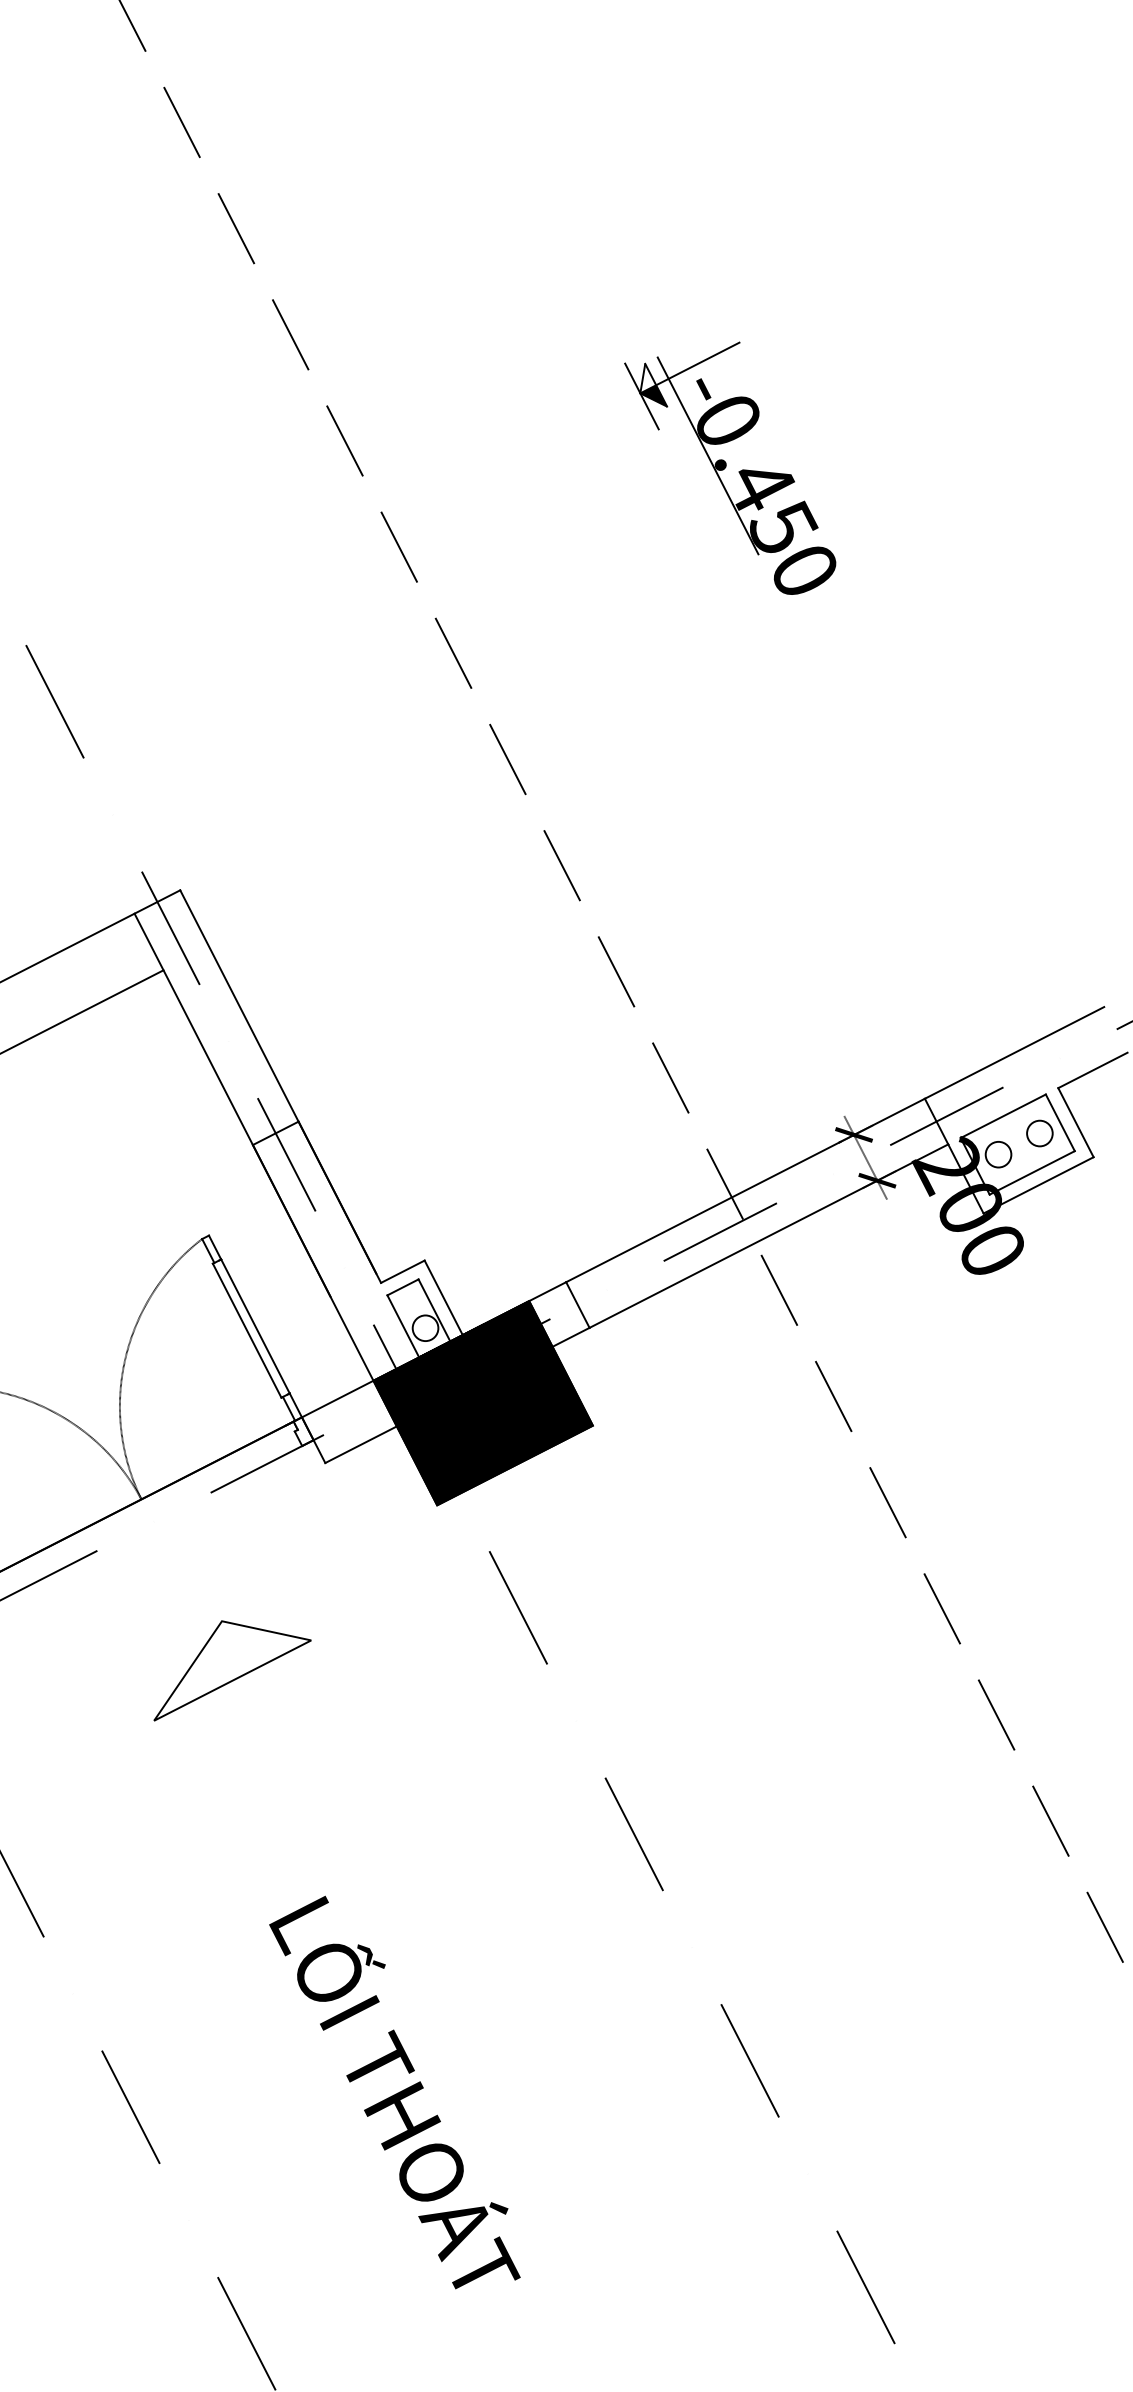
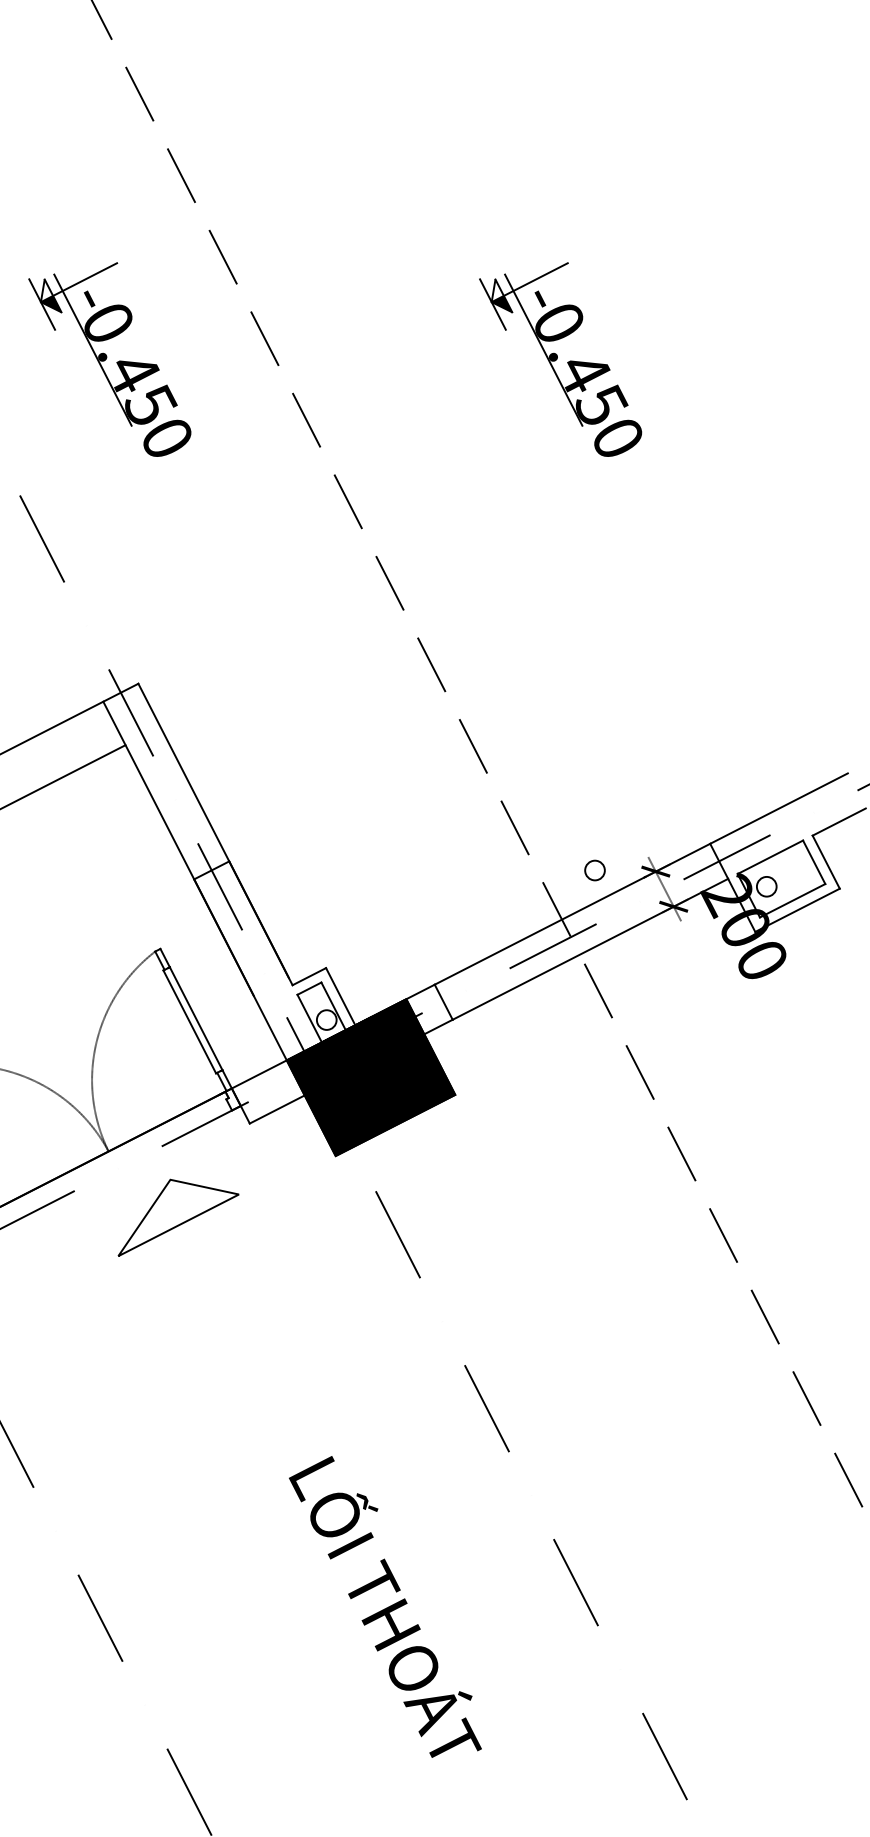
part: (143, 467) -> (110, 359), added
circle: (1039, 1133) -> (594, 870), moved
part: (232, 1670) -> (178, 1217), moved
text: (394, 2092) -> (385, 1606), moved

